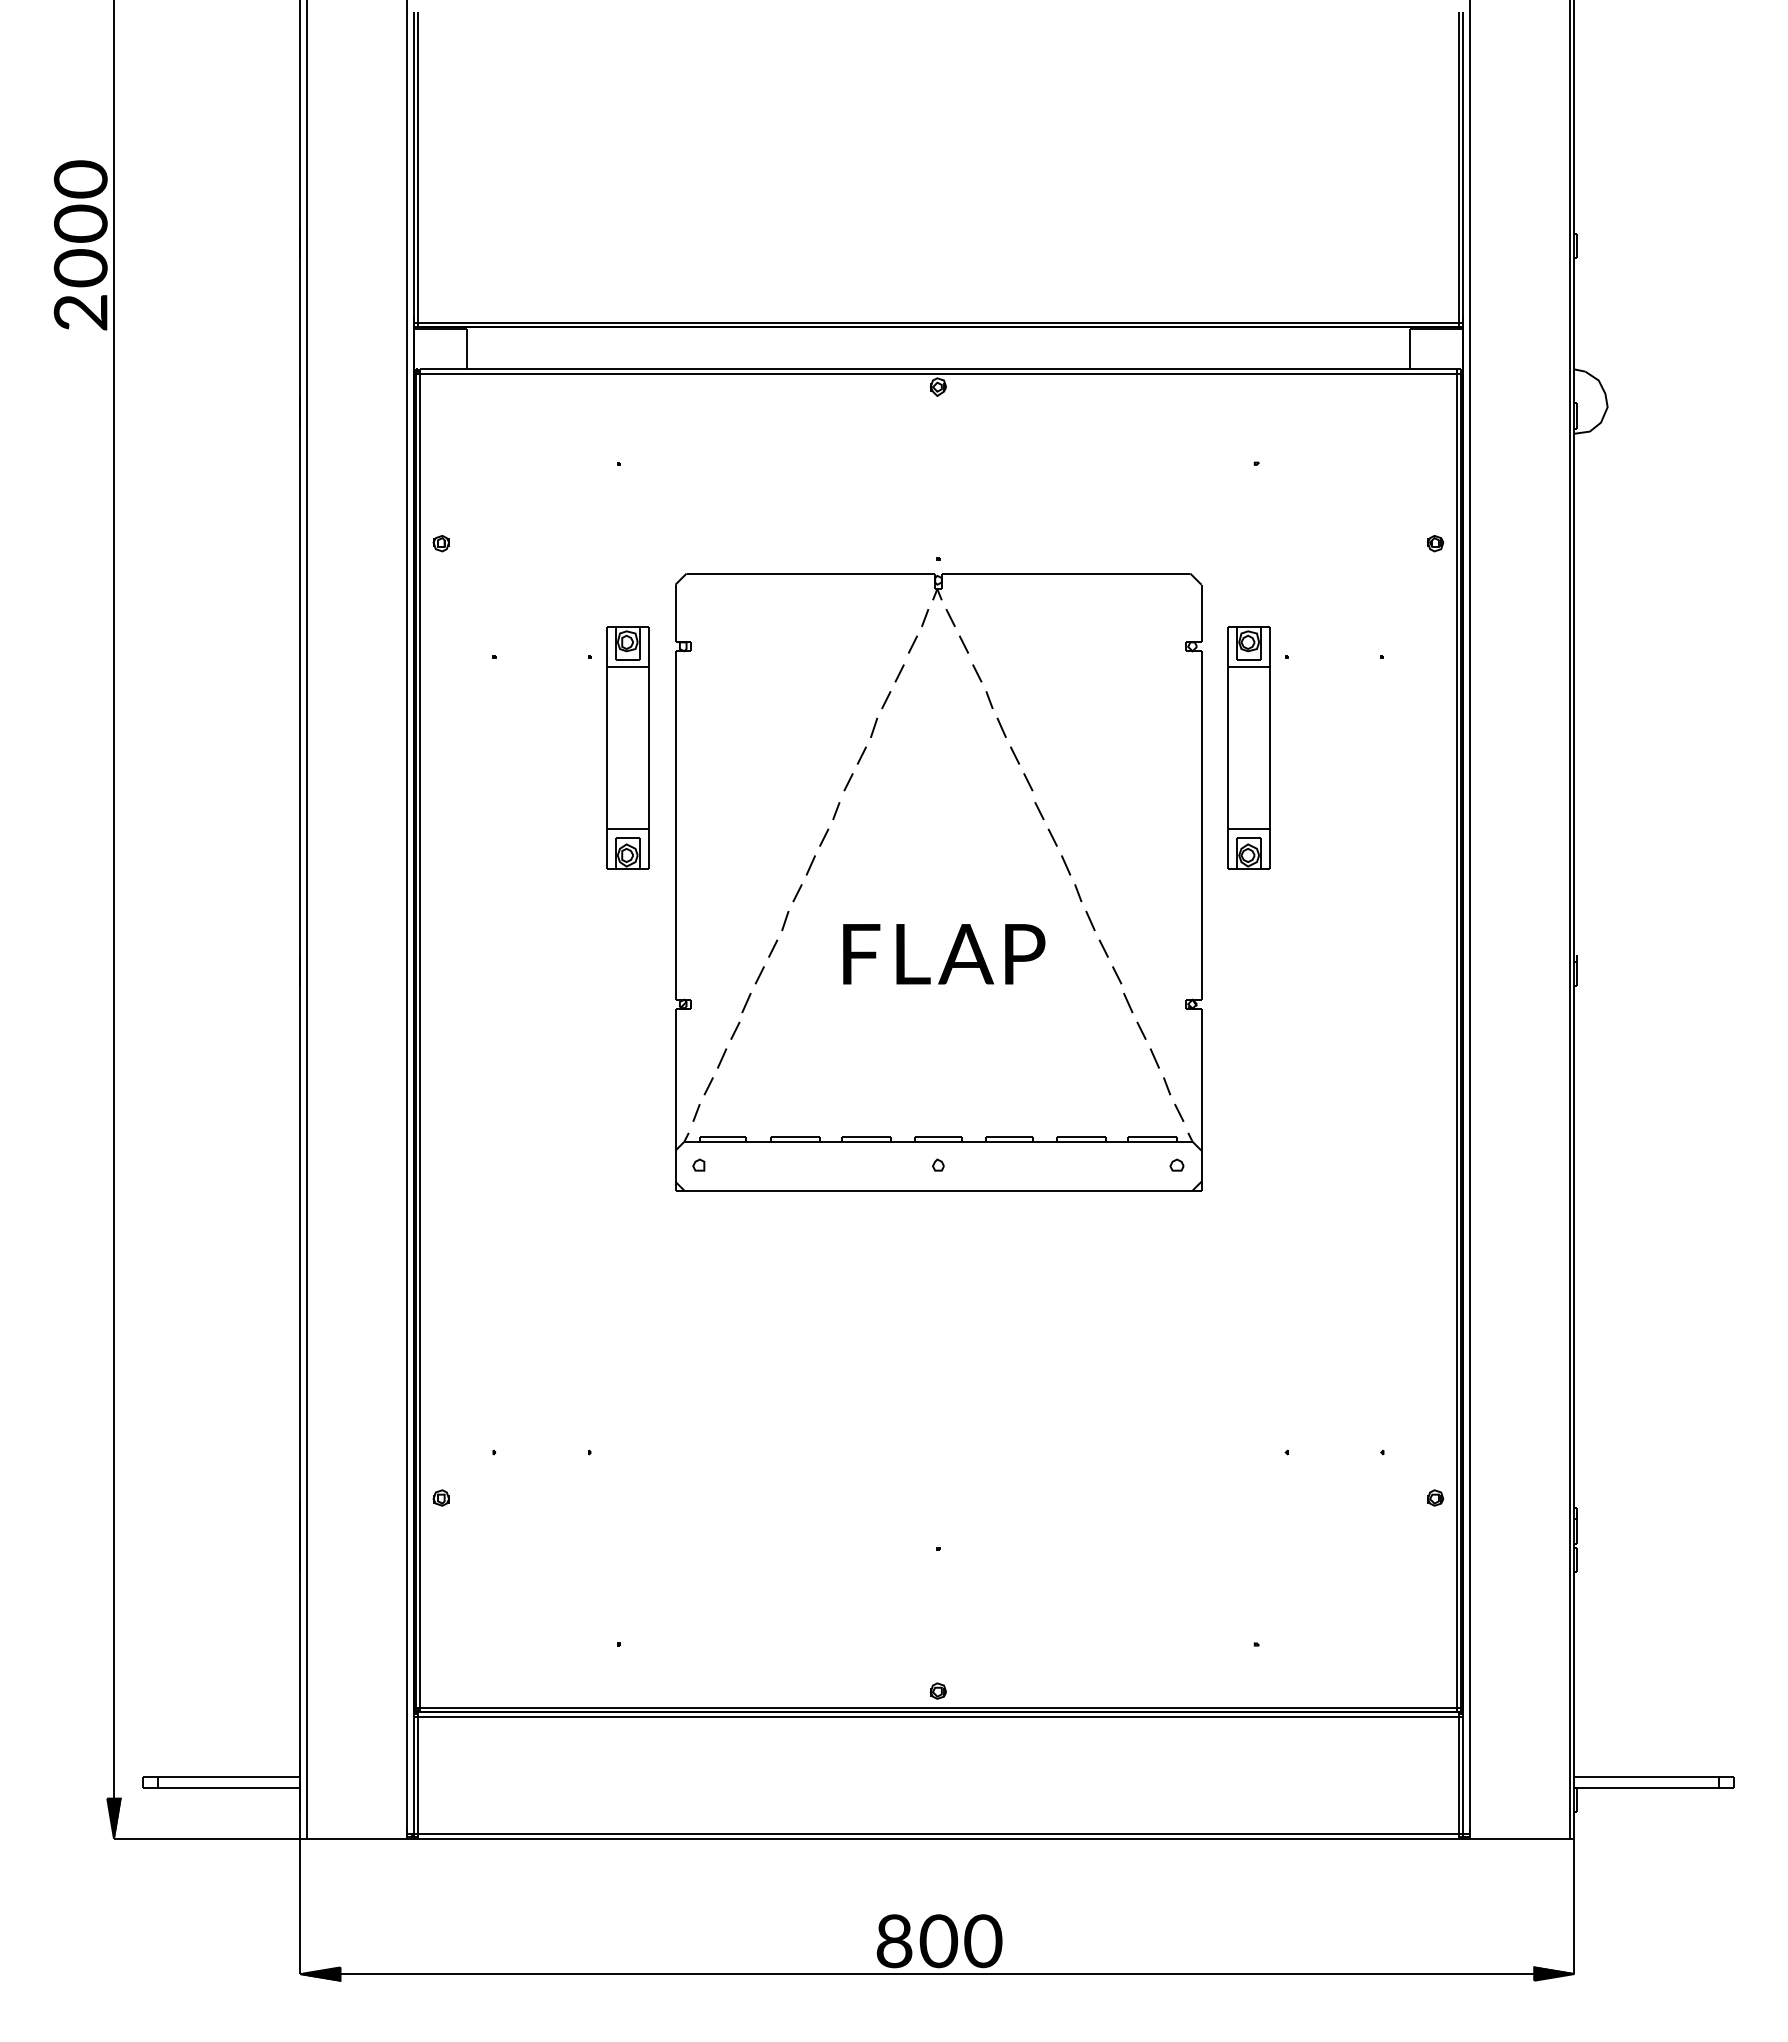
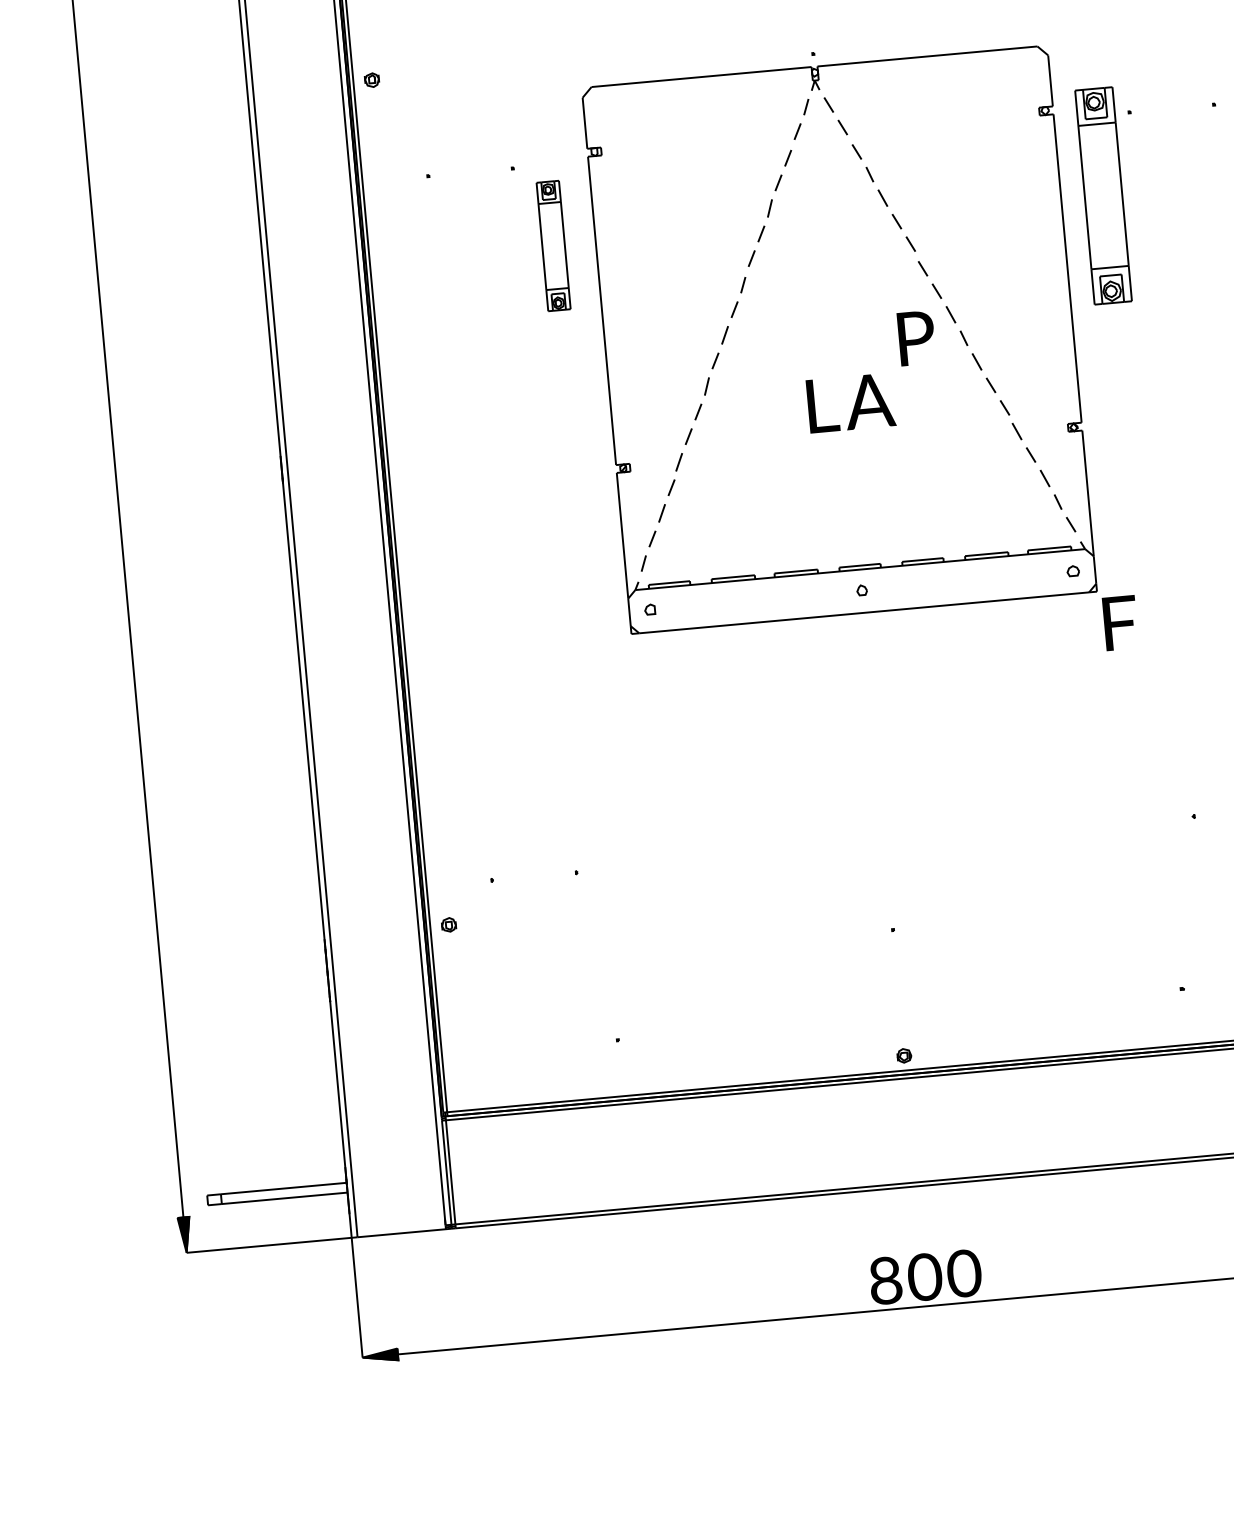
part: (627, 747) -> (553, 245), size x0.6
text: (861, 954) -> (1120, 623), moved
text: (1025, 954) -> (916, 338), moved

